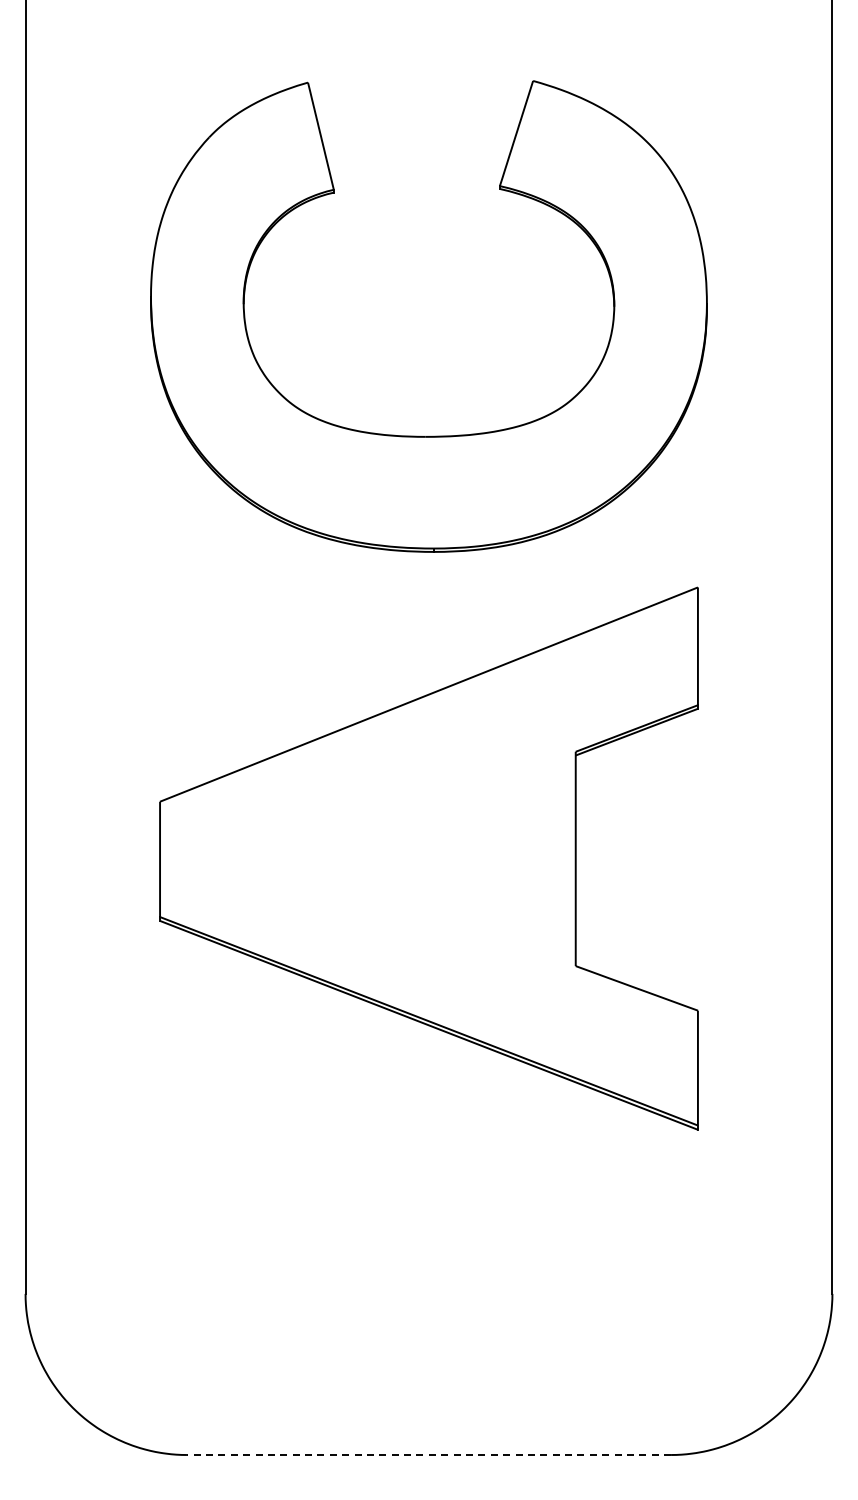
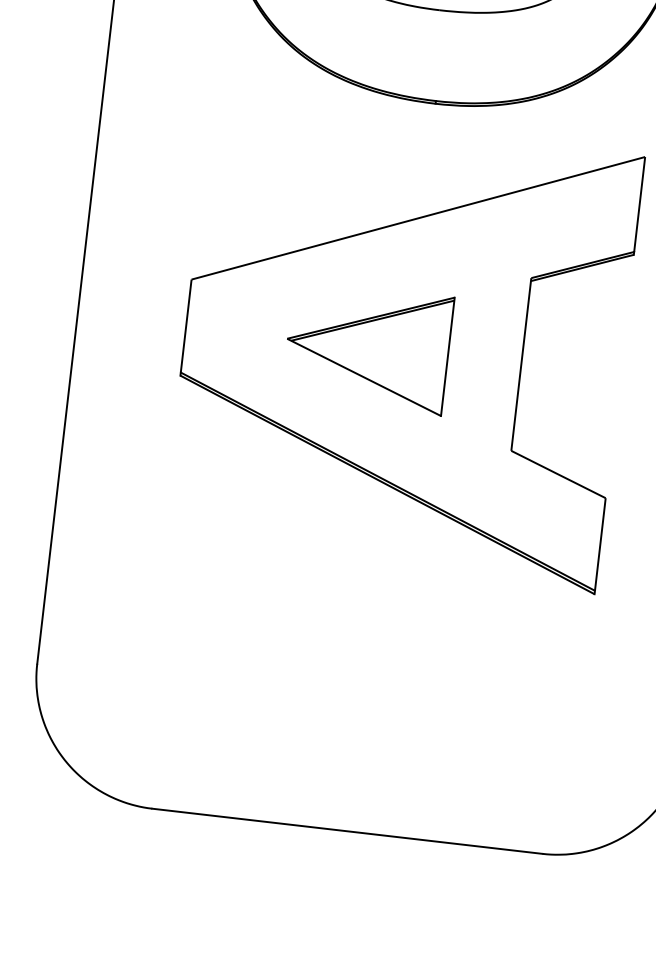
part: (385, 859) -> (367, 347), added
line: (428, 1455) -> (346, 831), dashed -> solid

